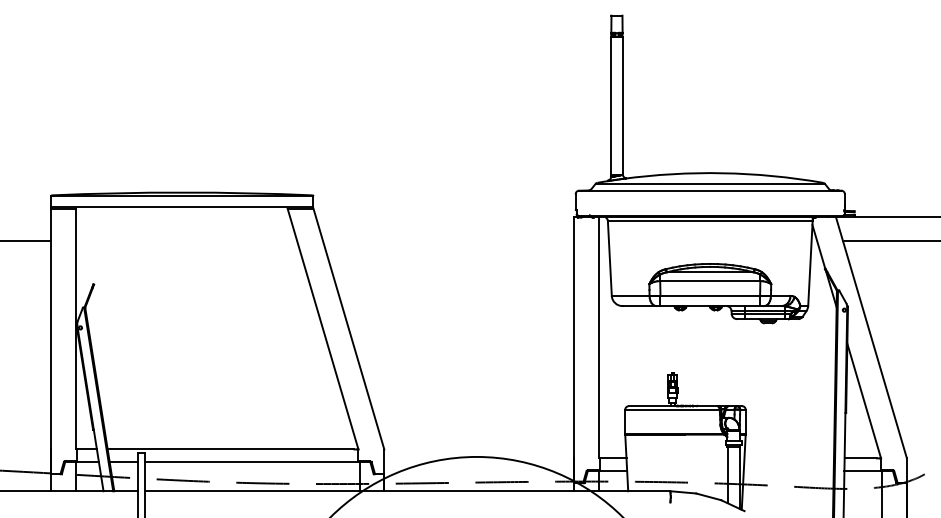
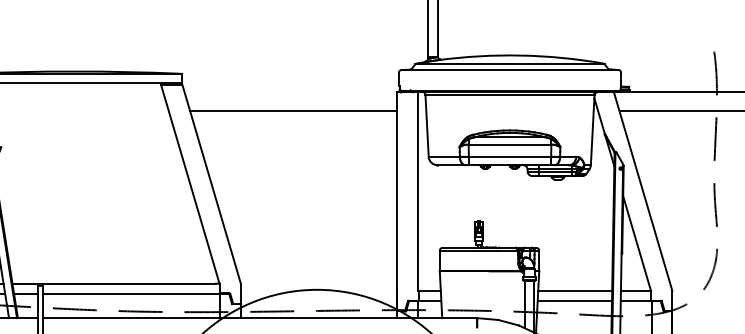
line: (447, 240) -> (293, 111), added
line: (789, 458) -> (575, 291), added
line: (788, 470) -> (574, 300), added

